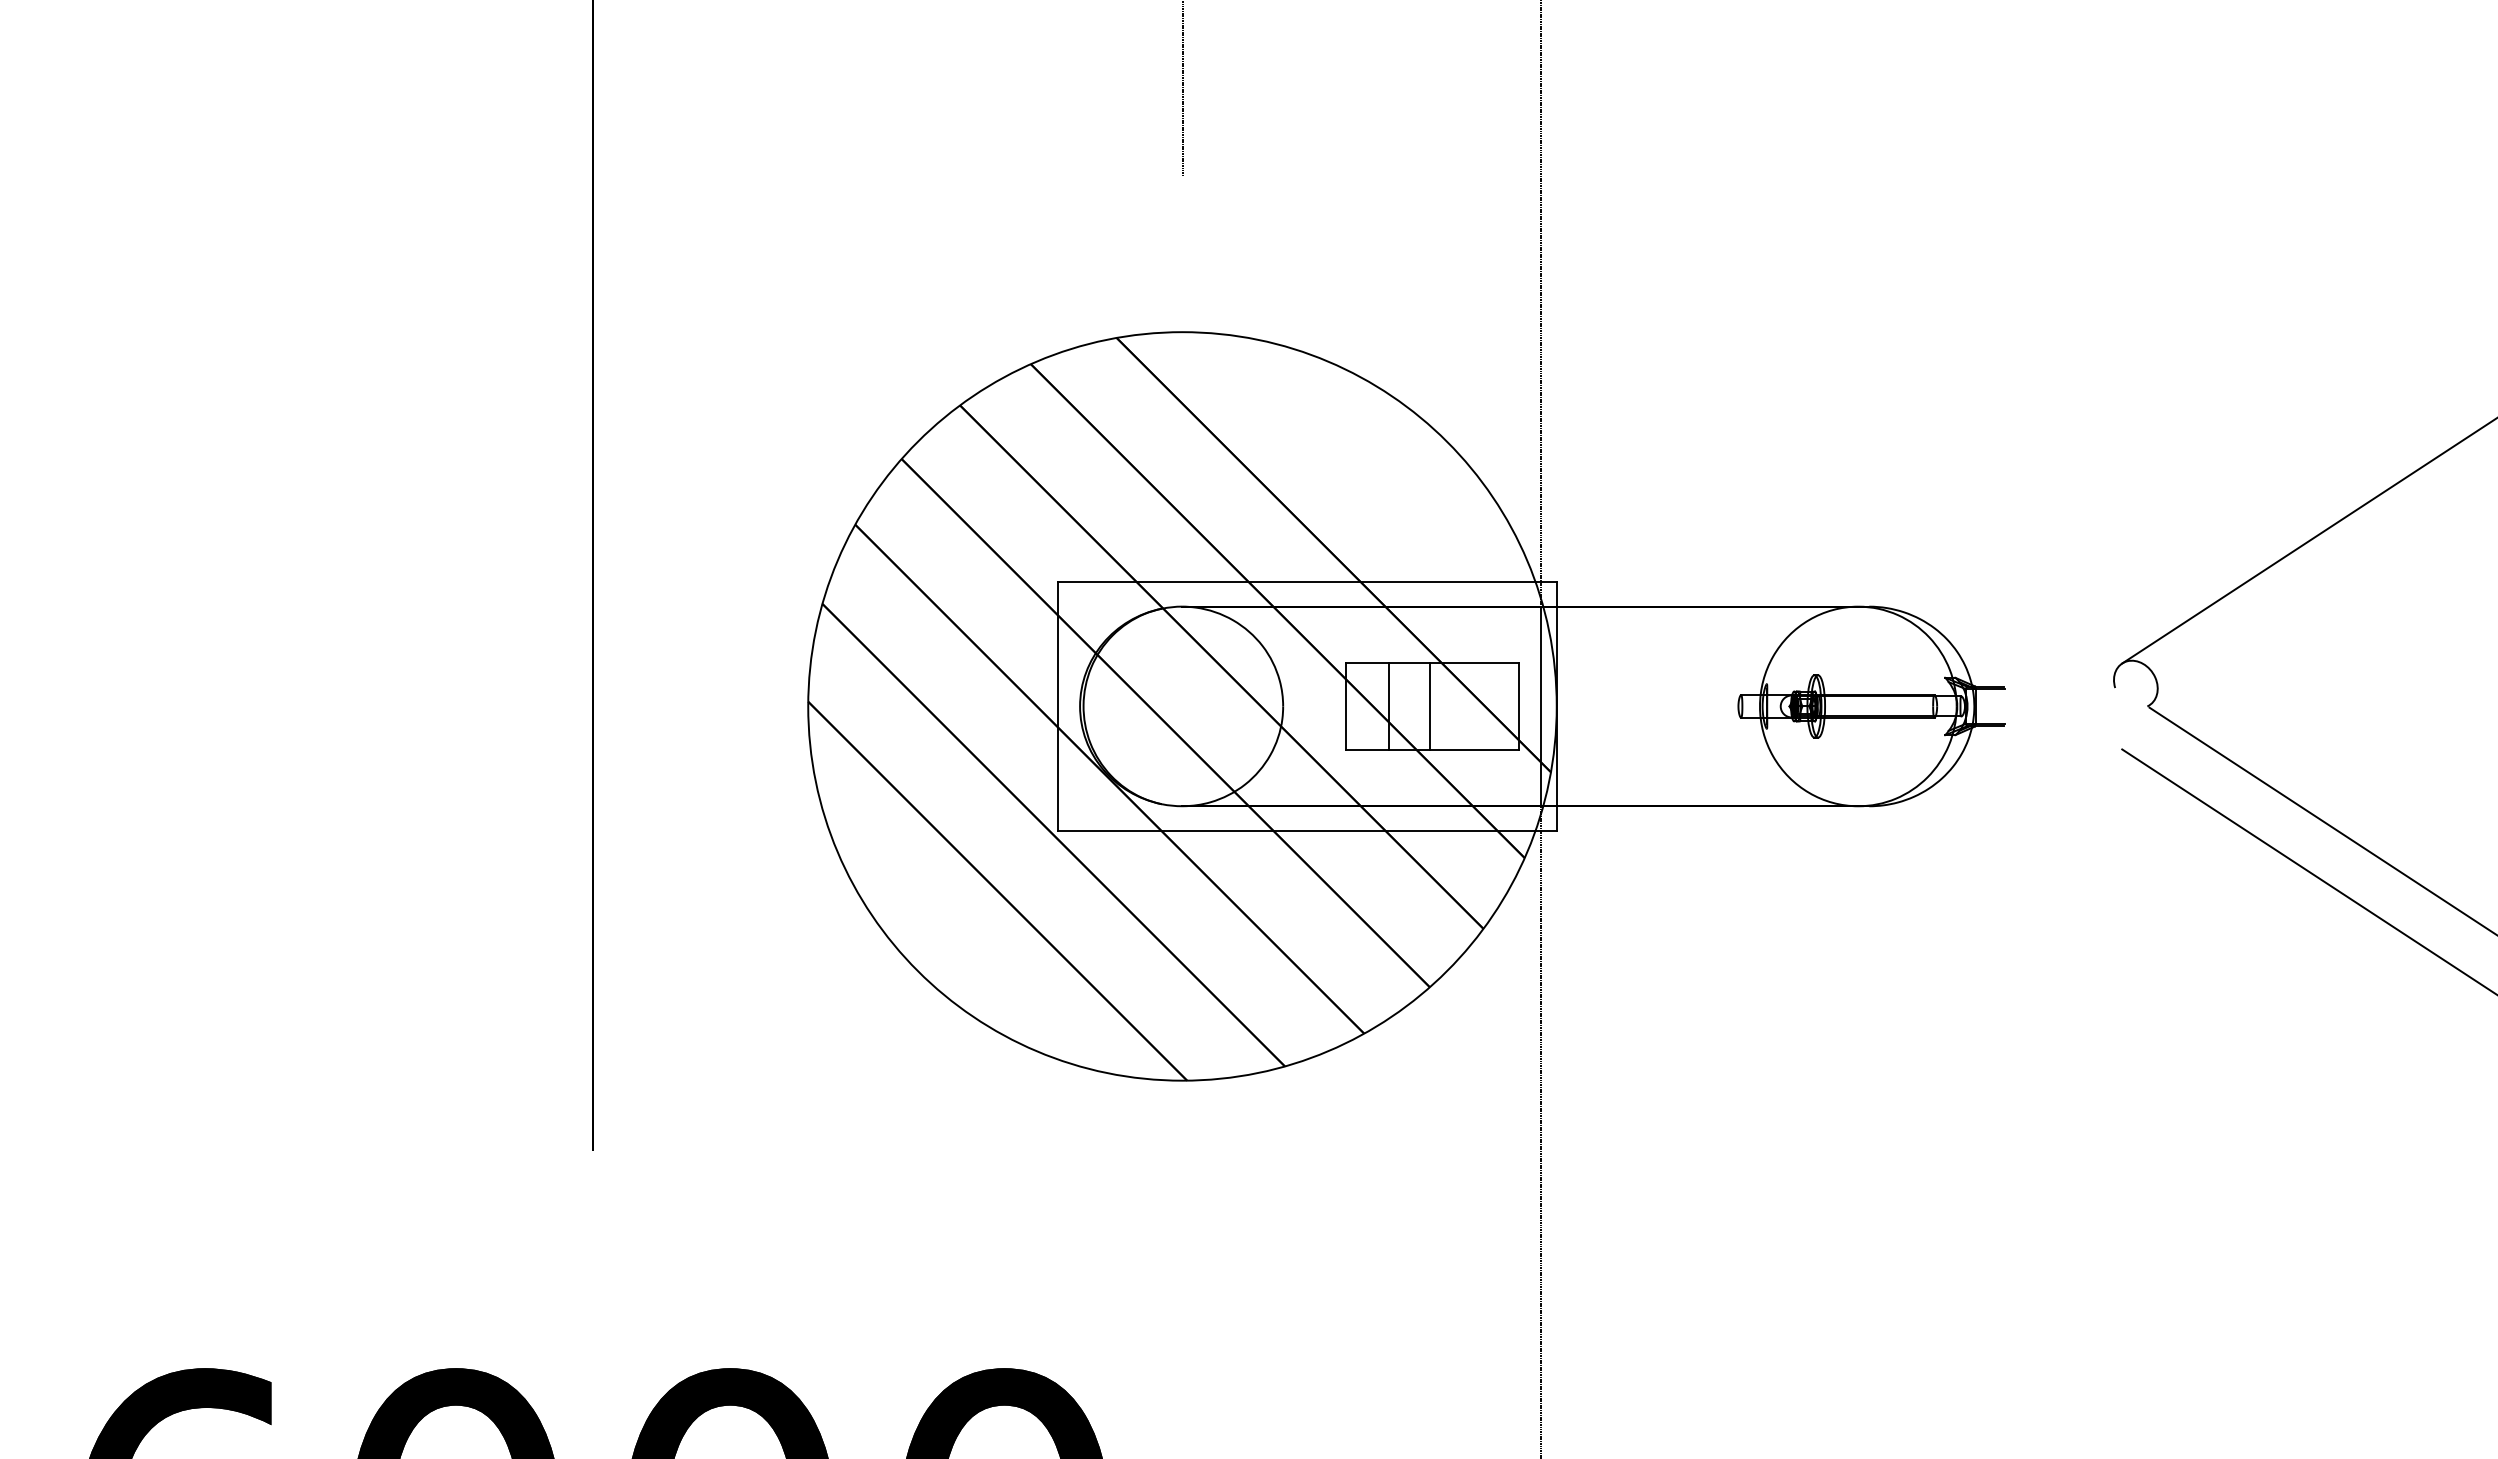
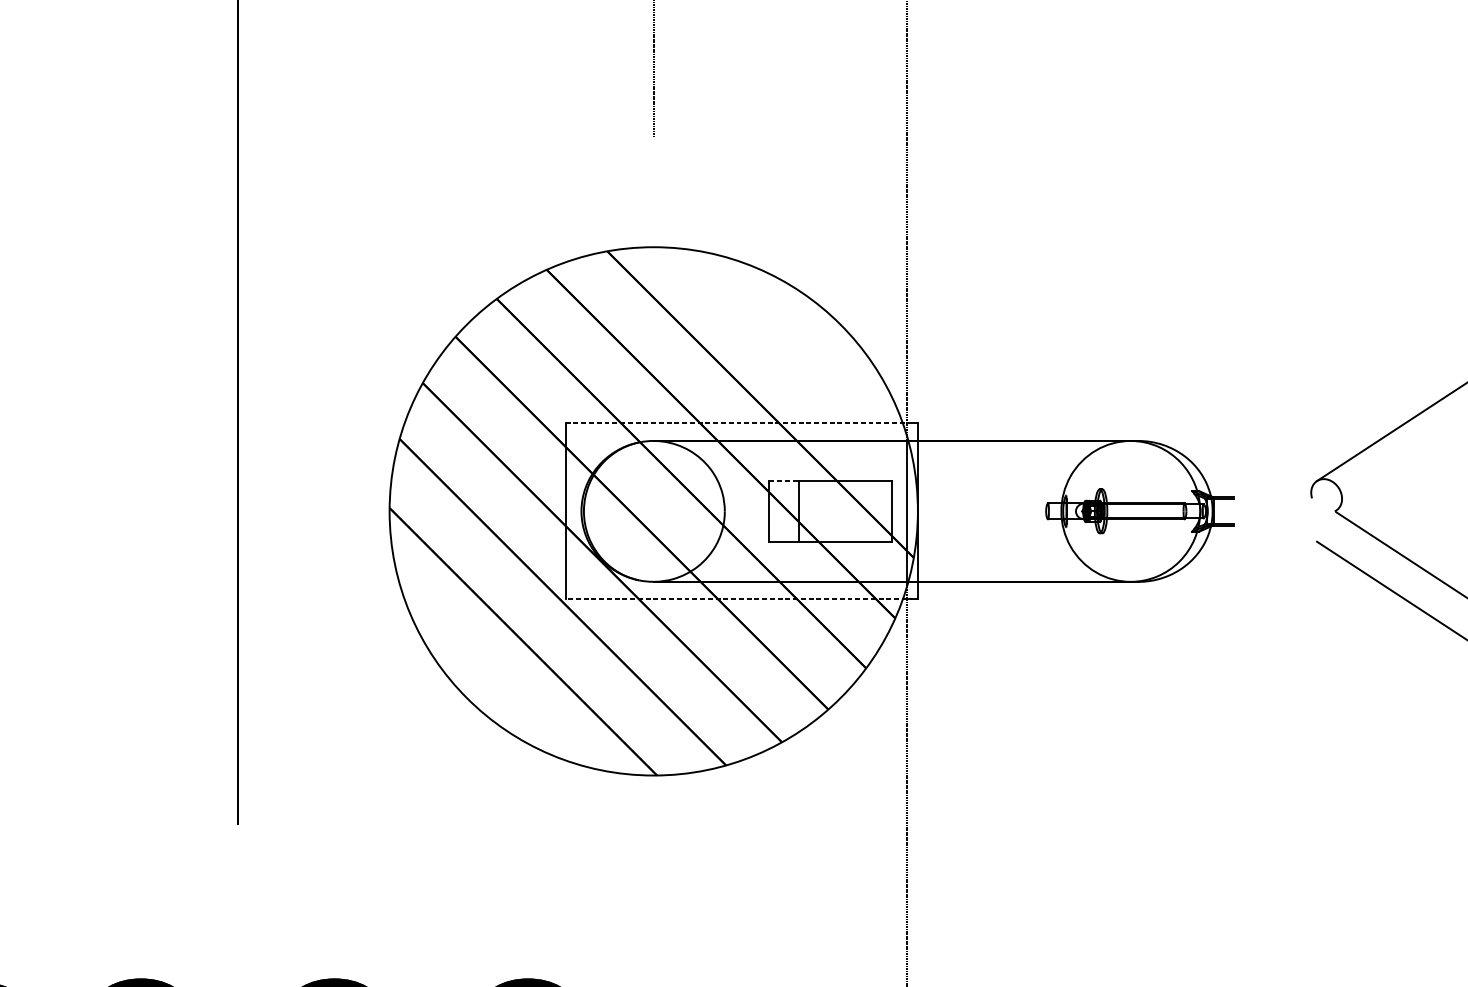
line: (1299, 581) -> (736, 423), solid -> dashed
line: (1368, 662) -> (785, 480), solid -> dashed
line: (1429, 706) -> (828, 511), removed
line: (1299, 831) -> (736, 599), solid -> dashed

